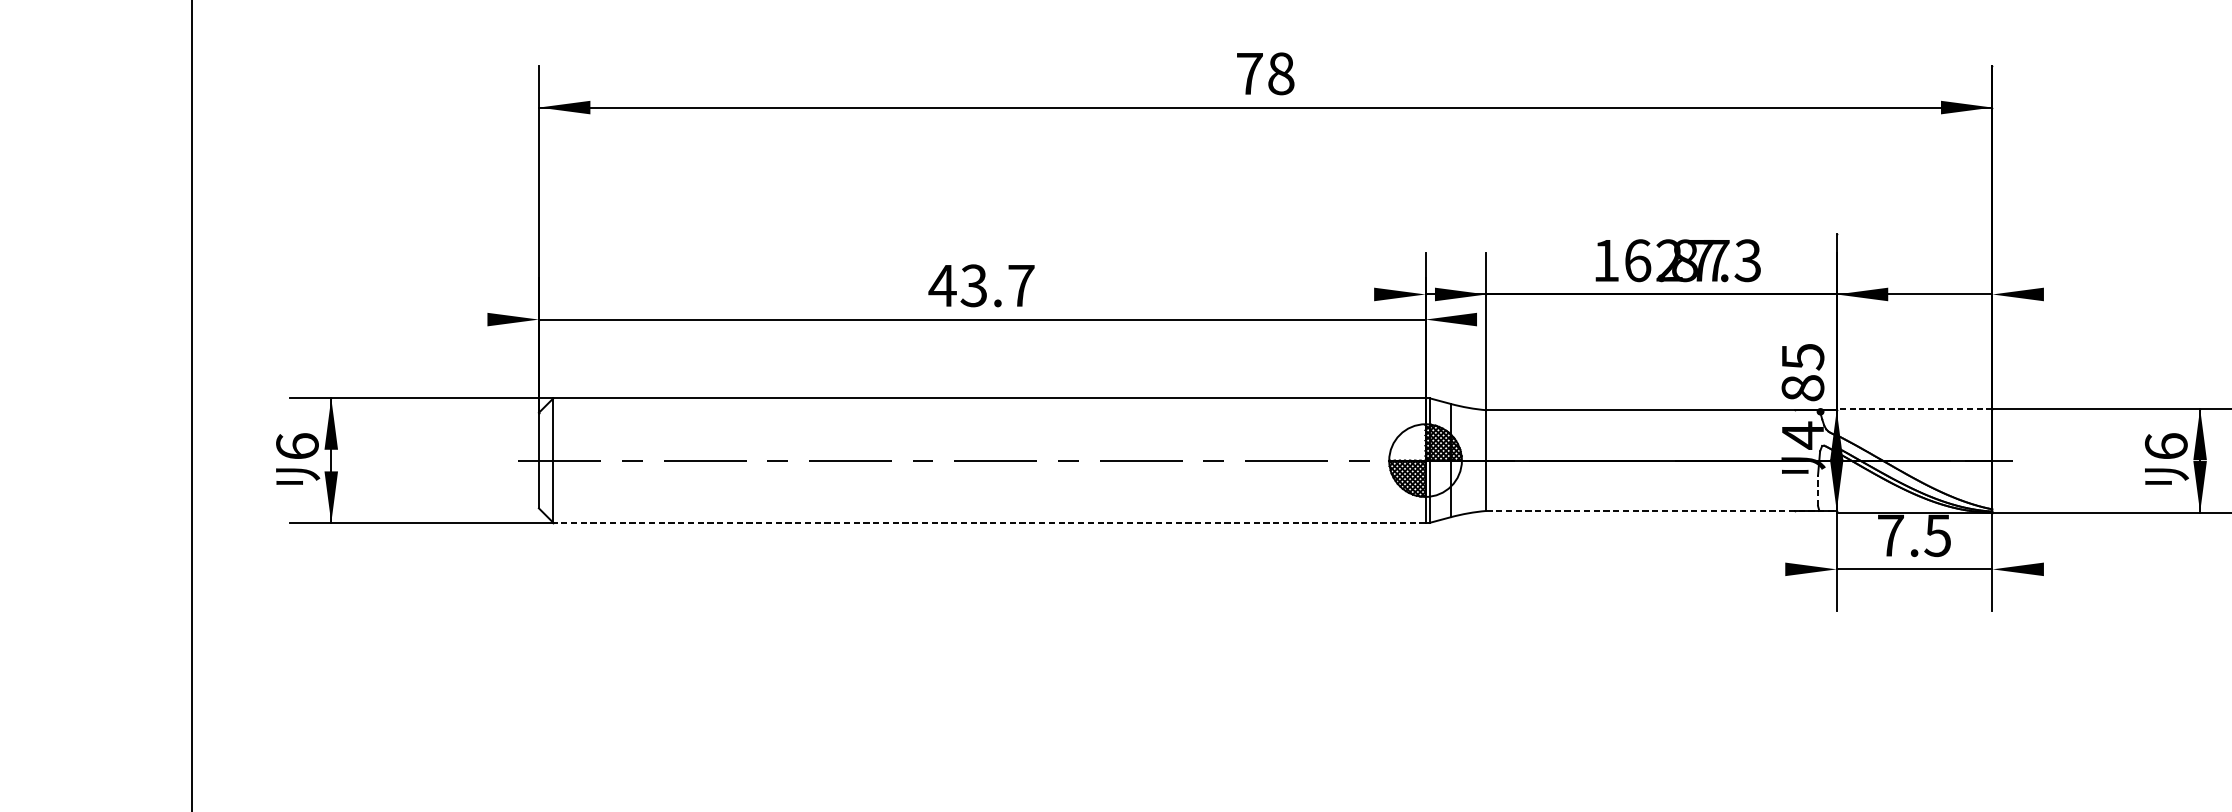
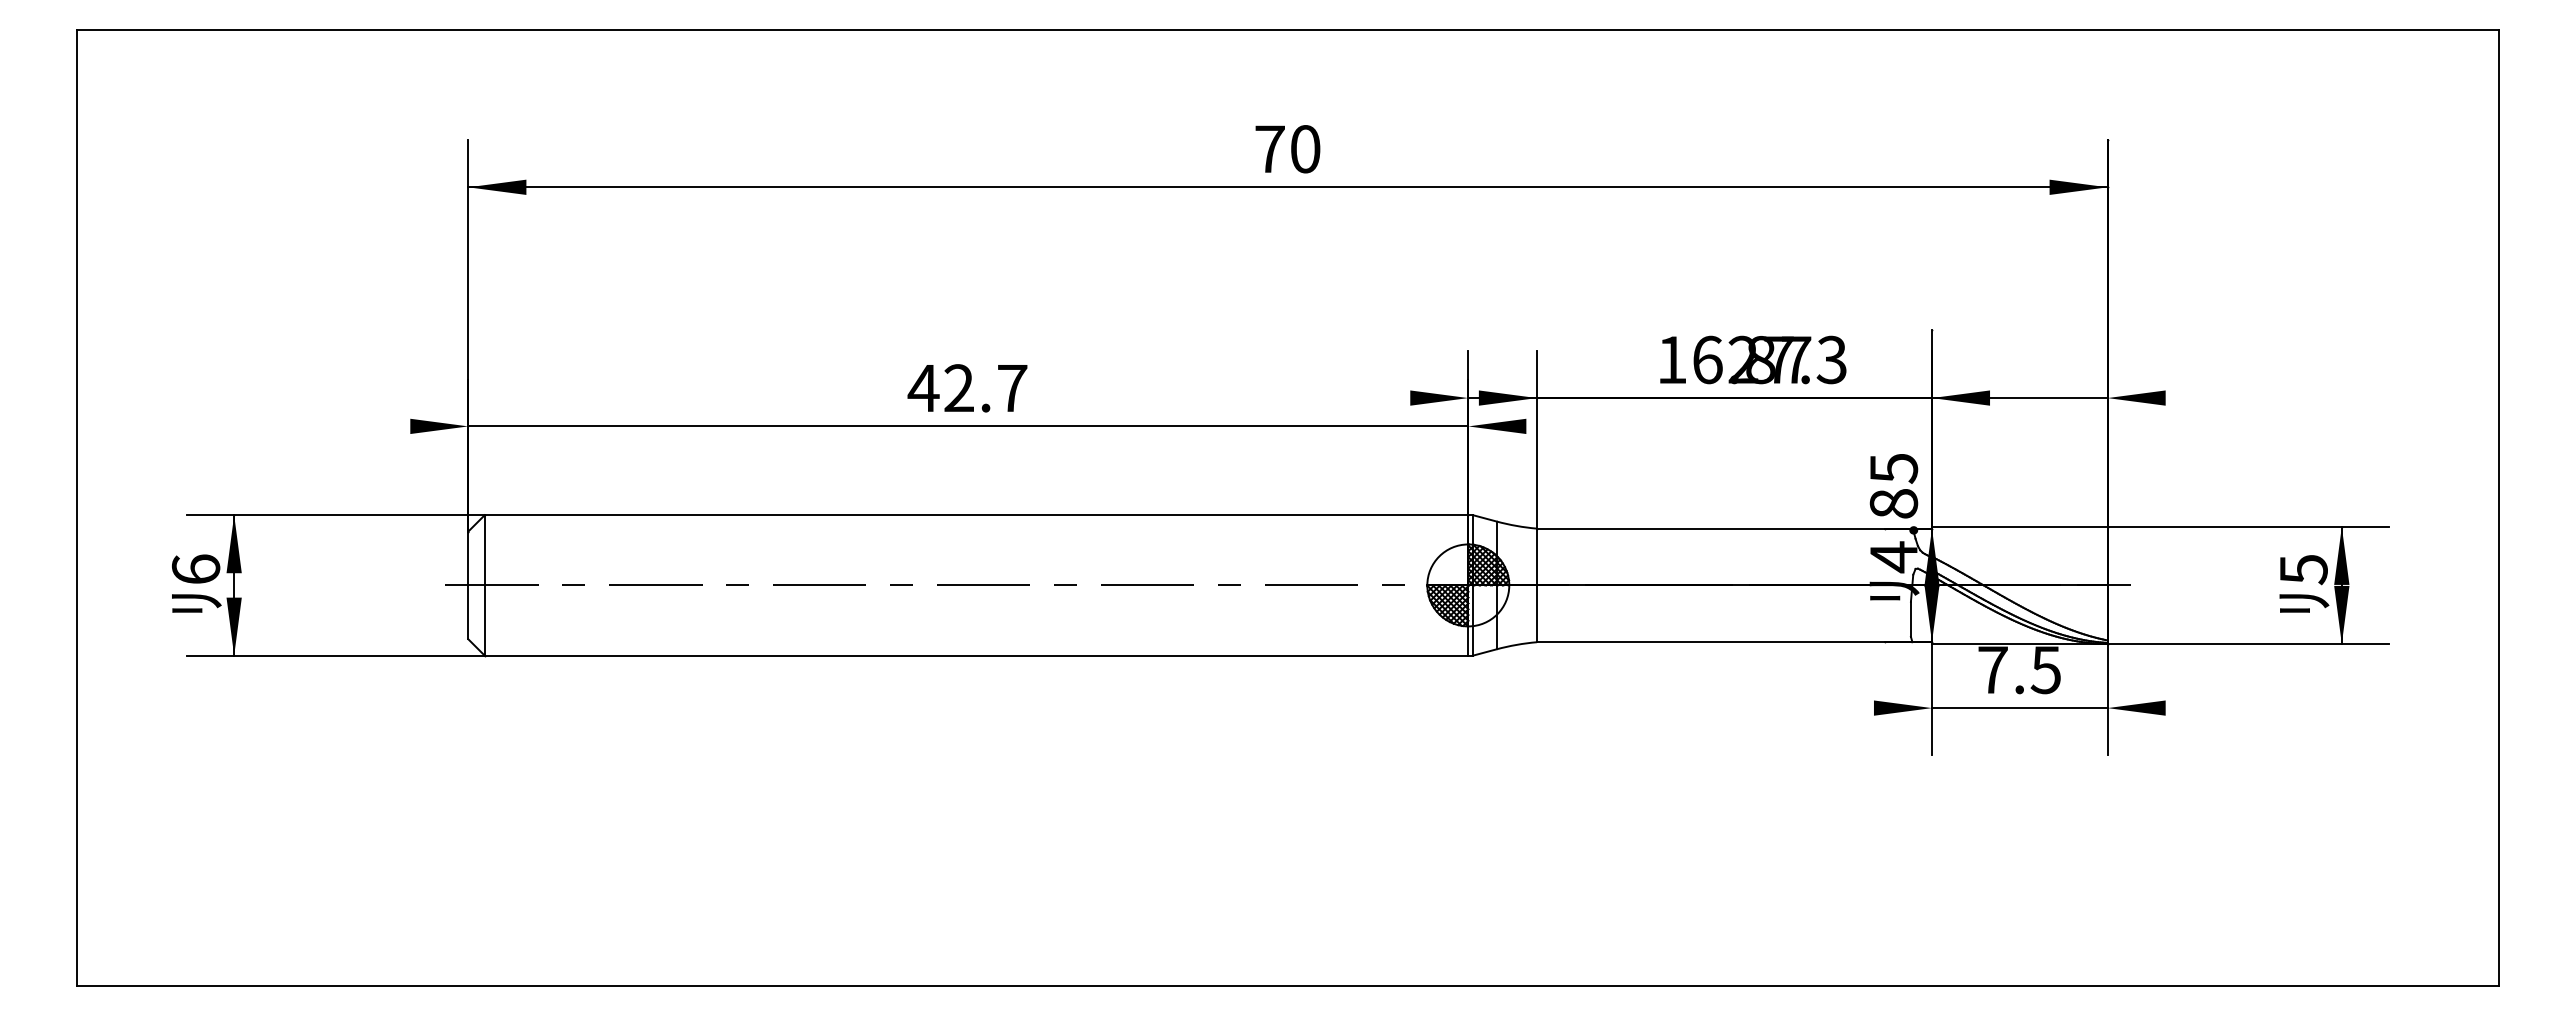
text: (1281, 74) -> (1305, 149), 78 -> 70
text: (973, 285) -> (958, 388), 43.7 -> 42.7
line: (1914, 408) -> (2019, 526), dashed -> solid
text: (2166, 446) -> (2303, 569), 6 -> 5
line: (1817, 489) -> (1910, 618), dashed -> solid
line: (1661, 511) -> (1734, 642), dashed -> solid
line: (989, 522) -> (976, 655), dashed -> solid

